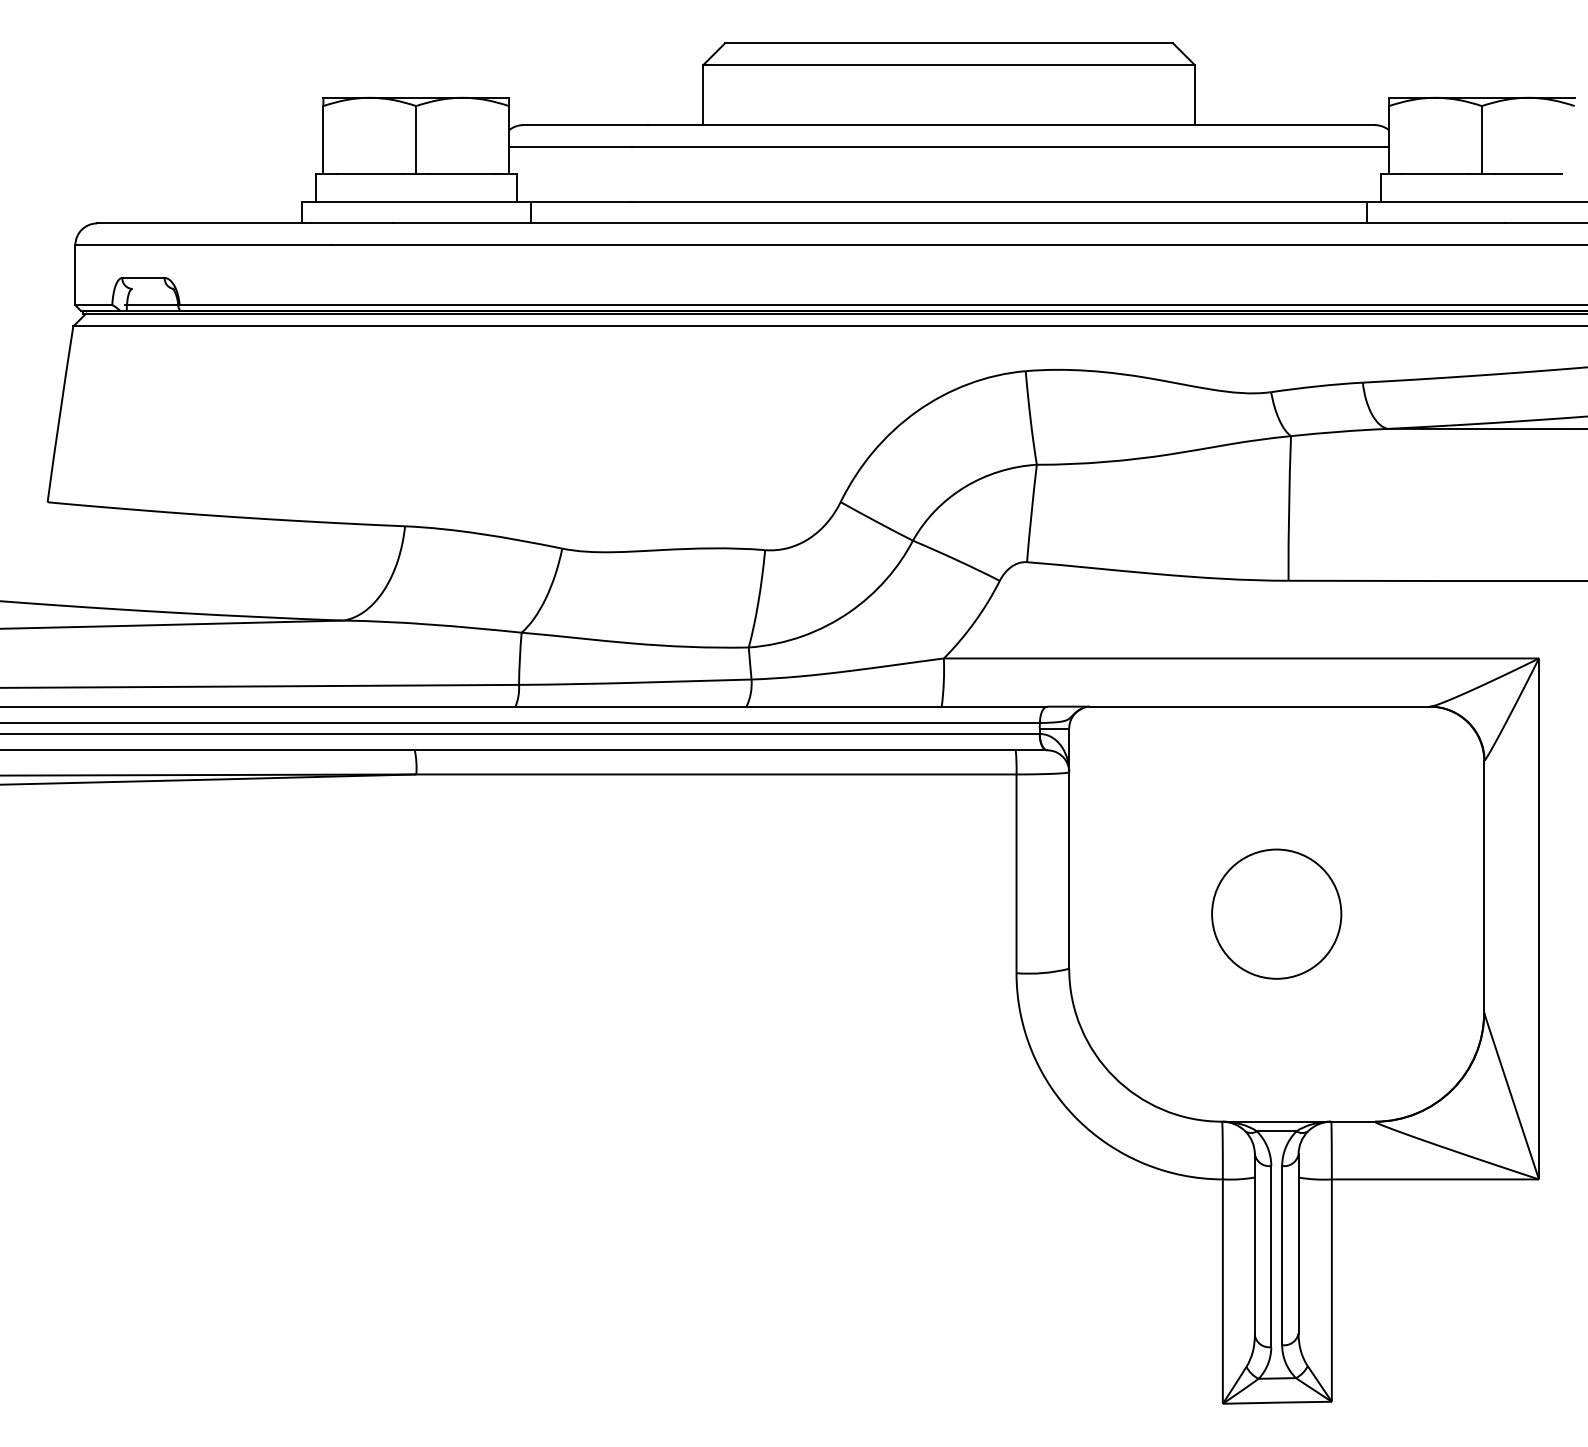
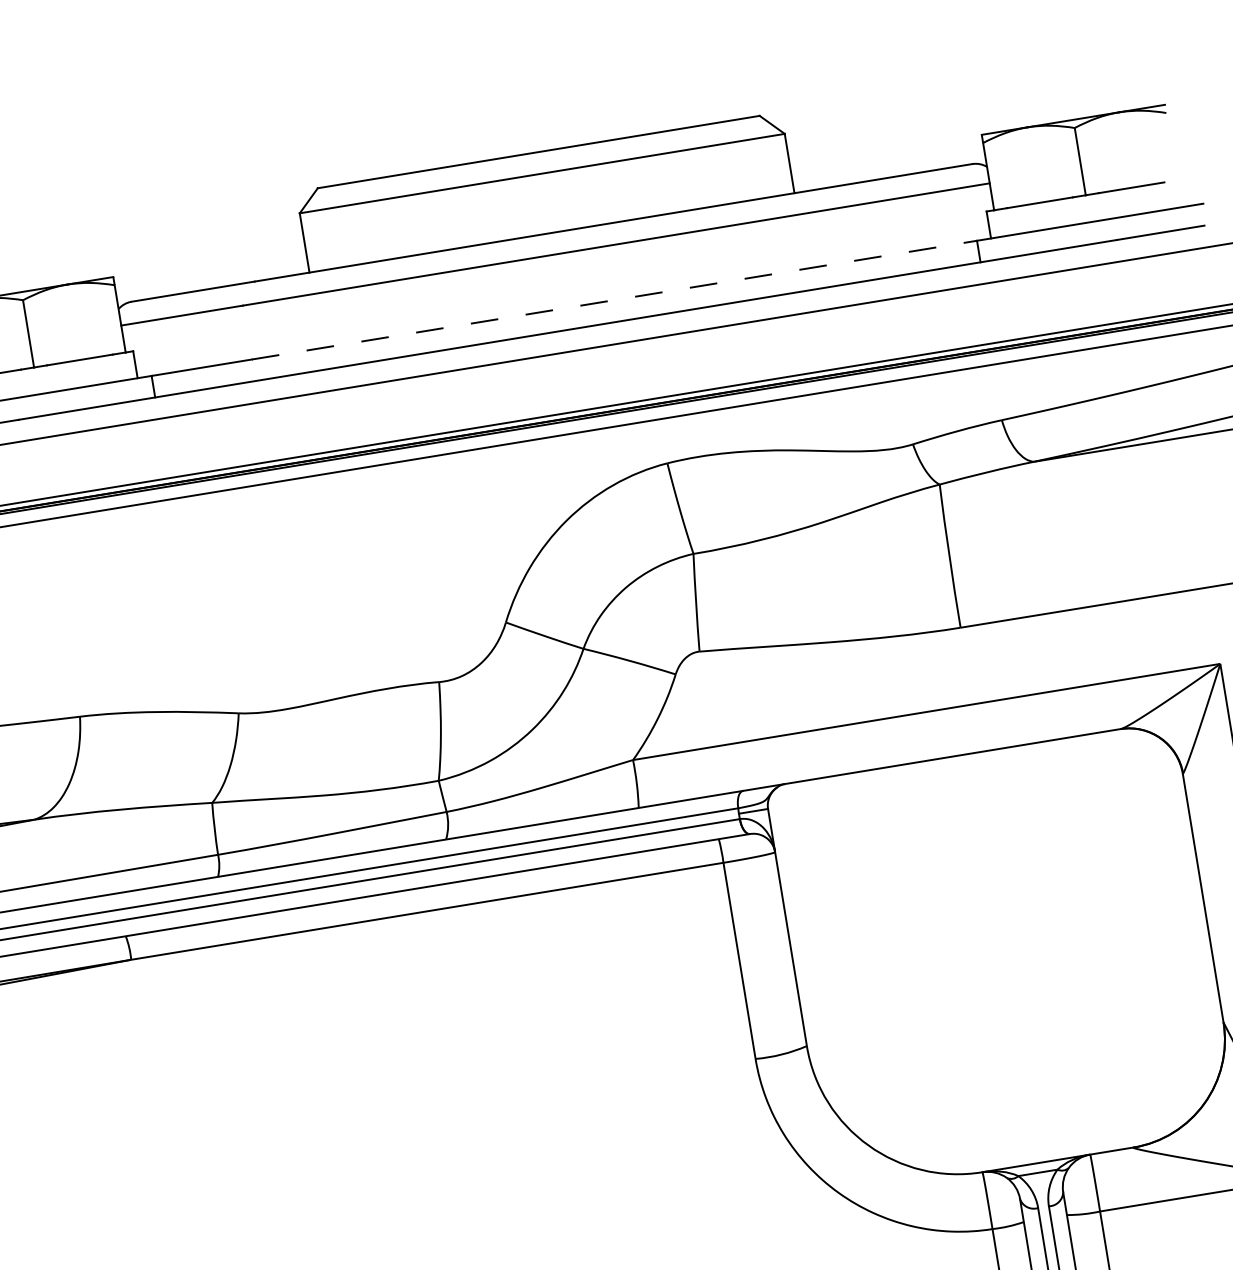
line: (1000, 201) -> (615, 299), solid -> dashed
circle: (1276, 913) -> (1002, 958), removed

